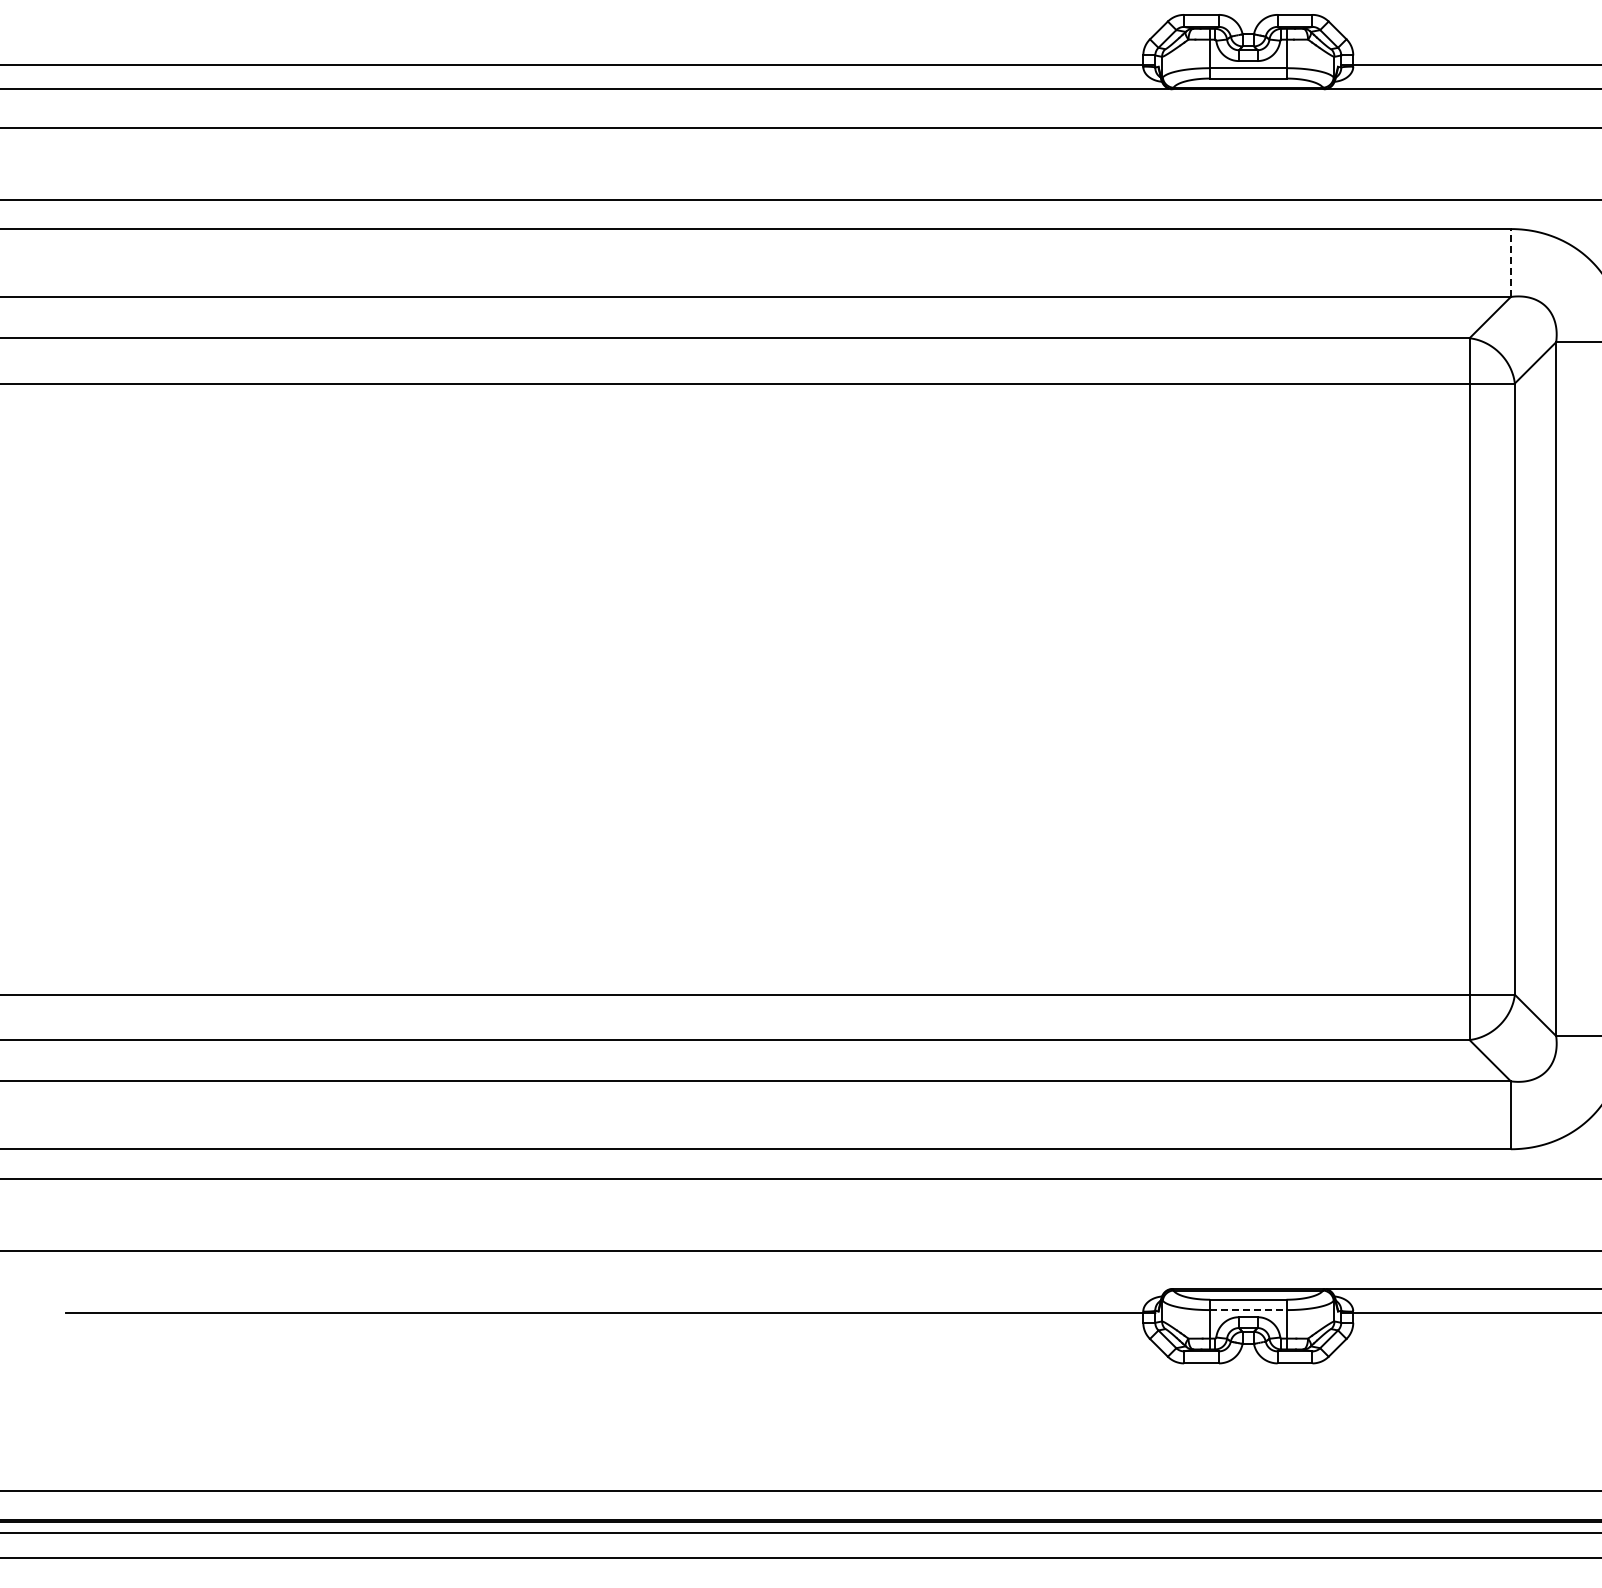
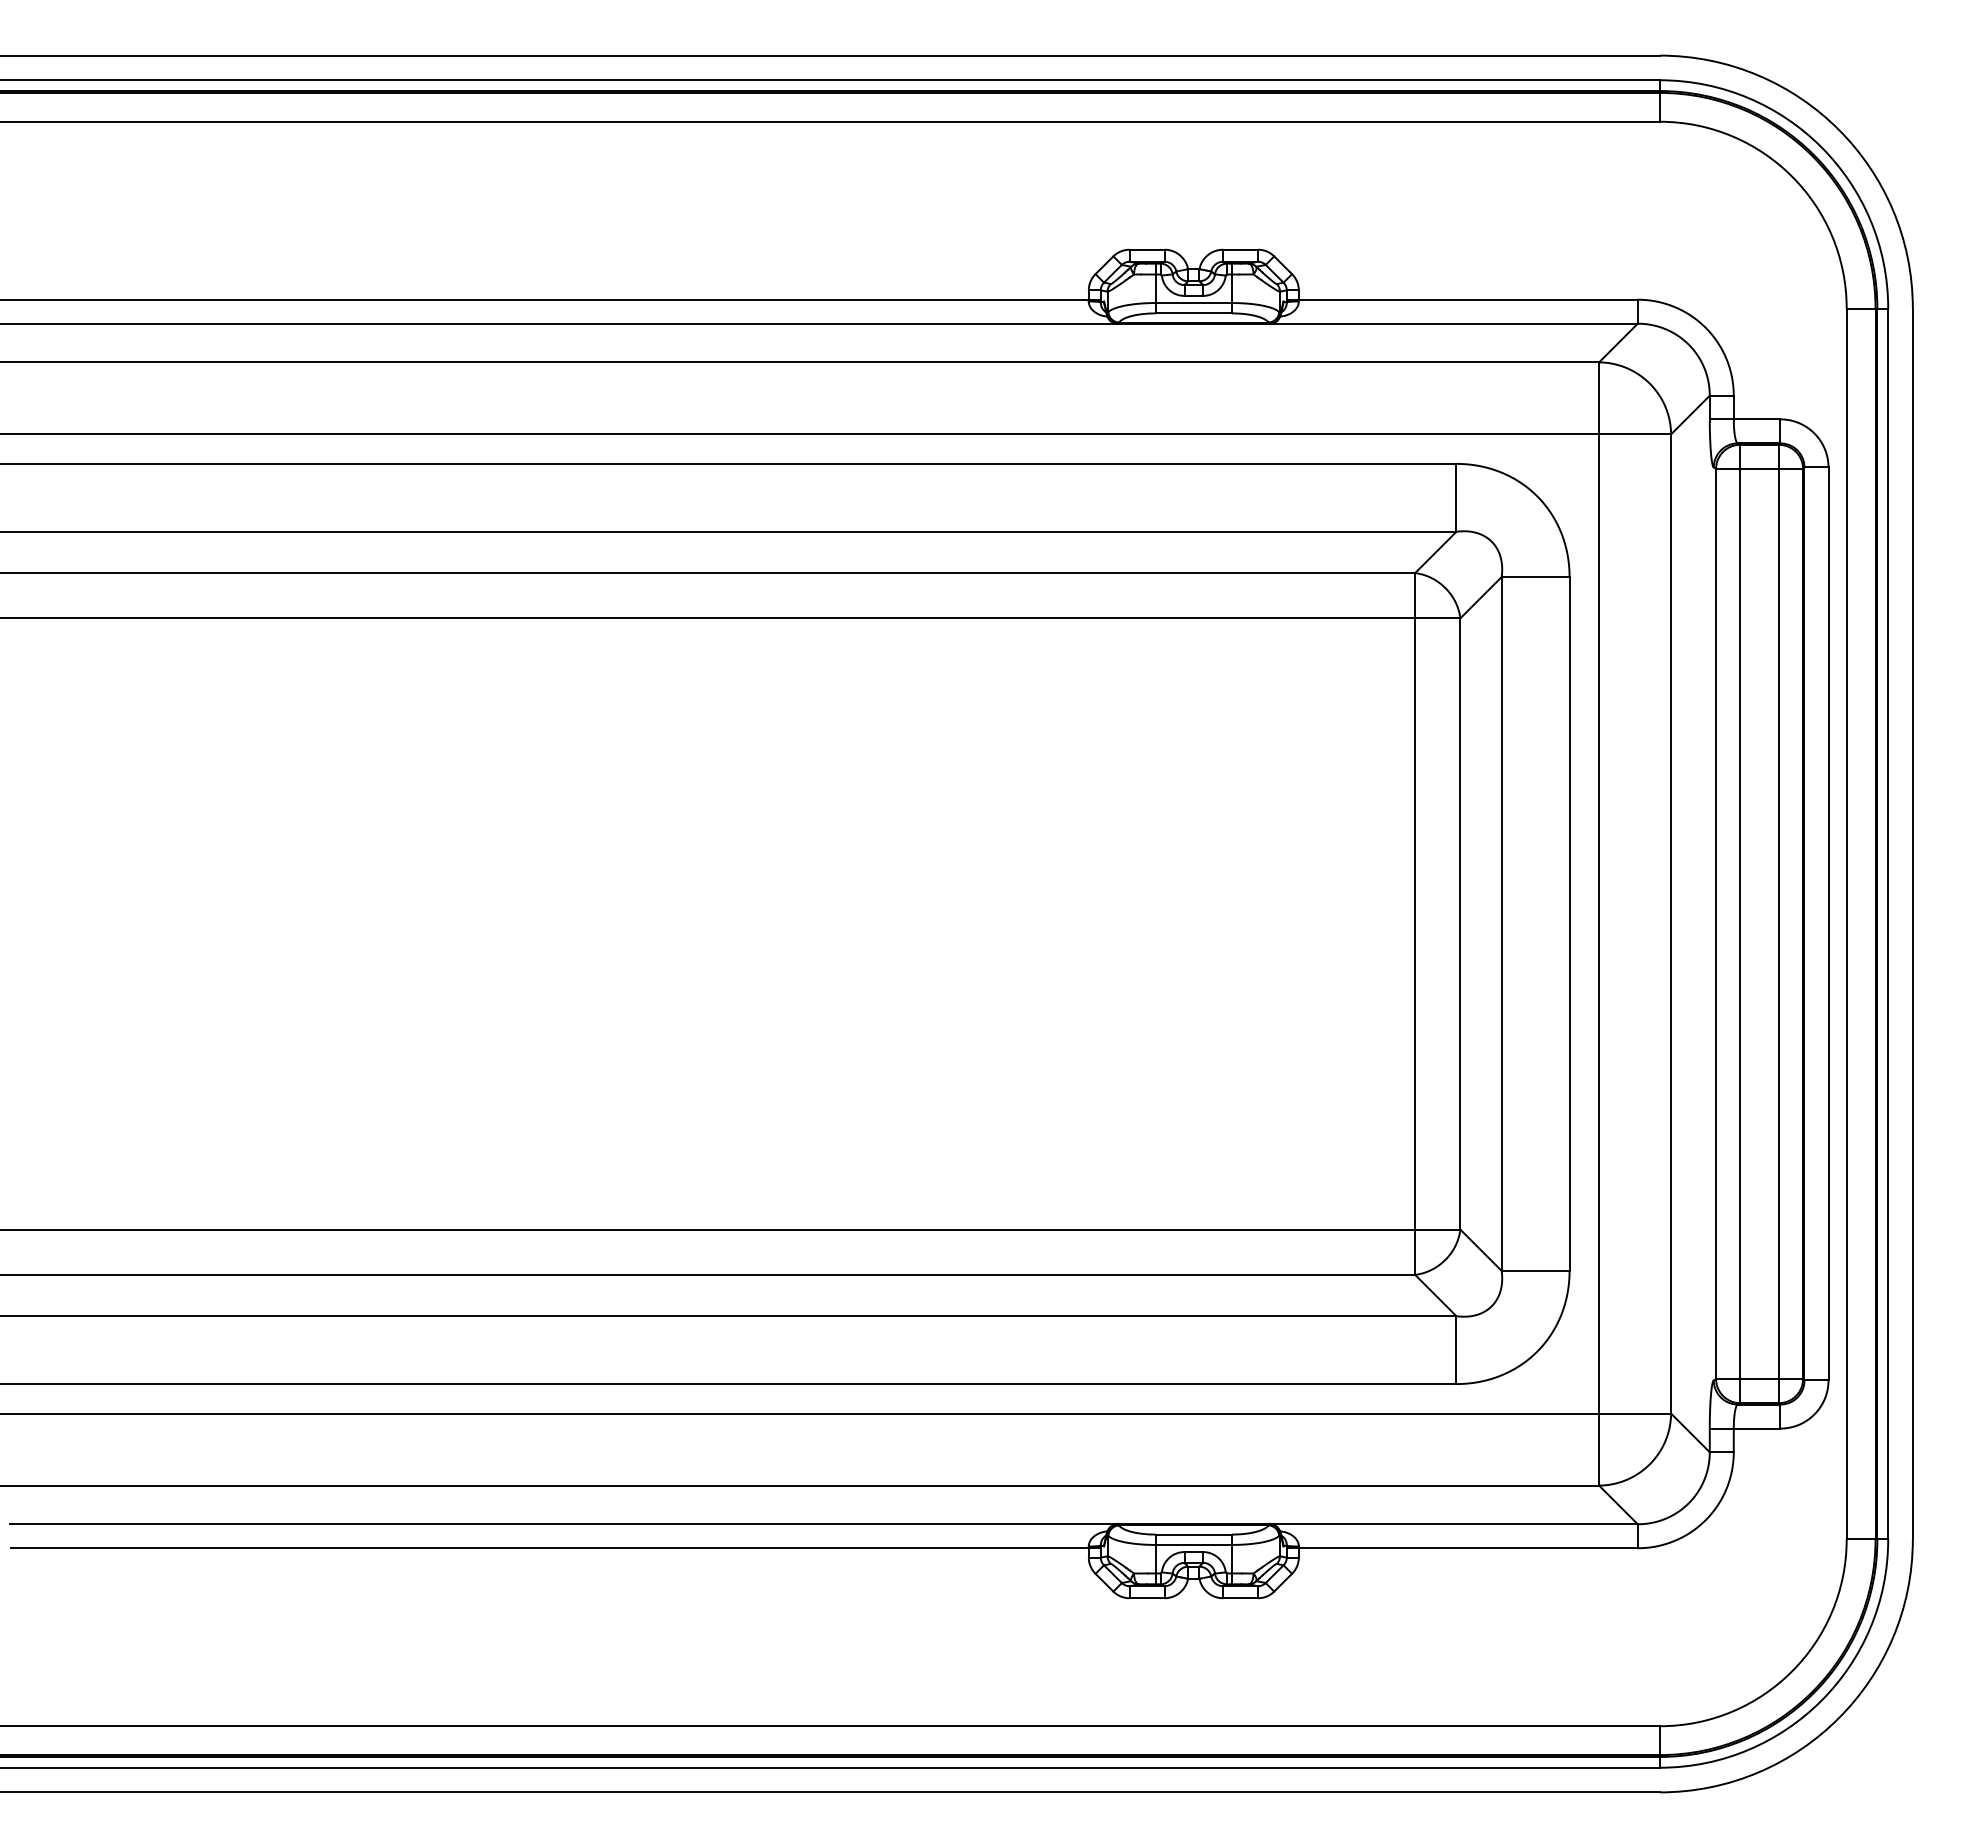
line: (1510, 262) -> (1456, 497), dashed -> solid
line: (615, 1289) -> (561, 1524), added
line: (1248, 1309) -> (1194, 1544), dashed -> solid

